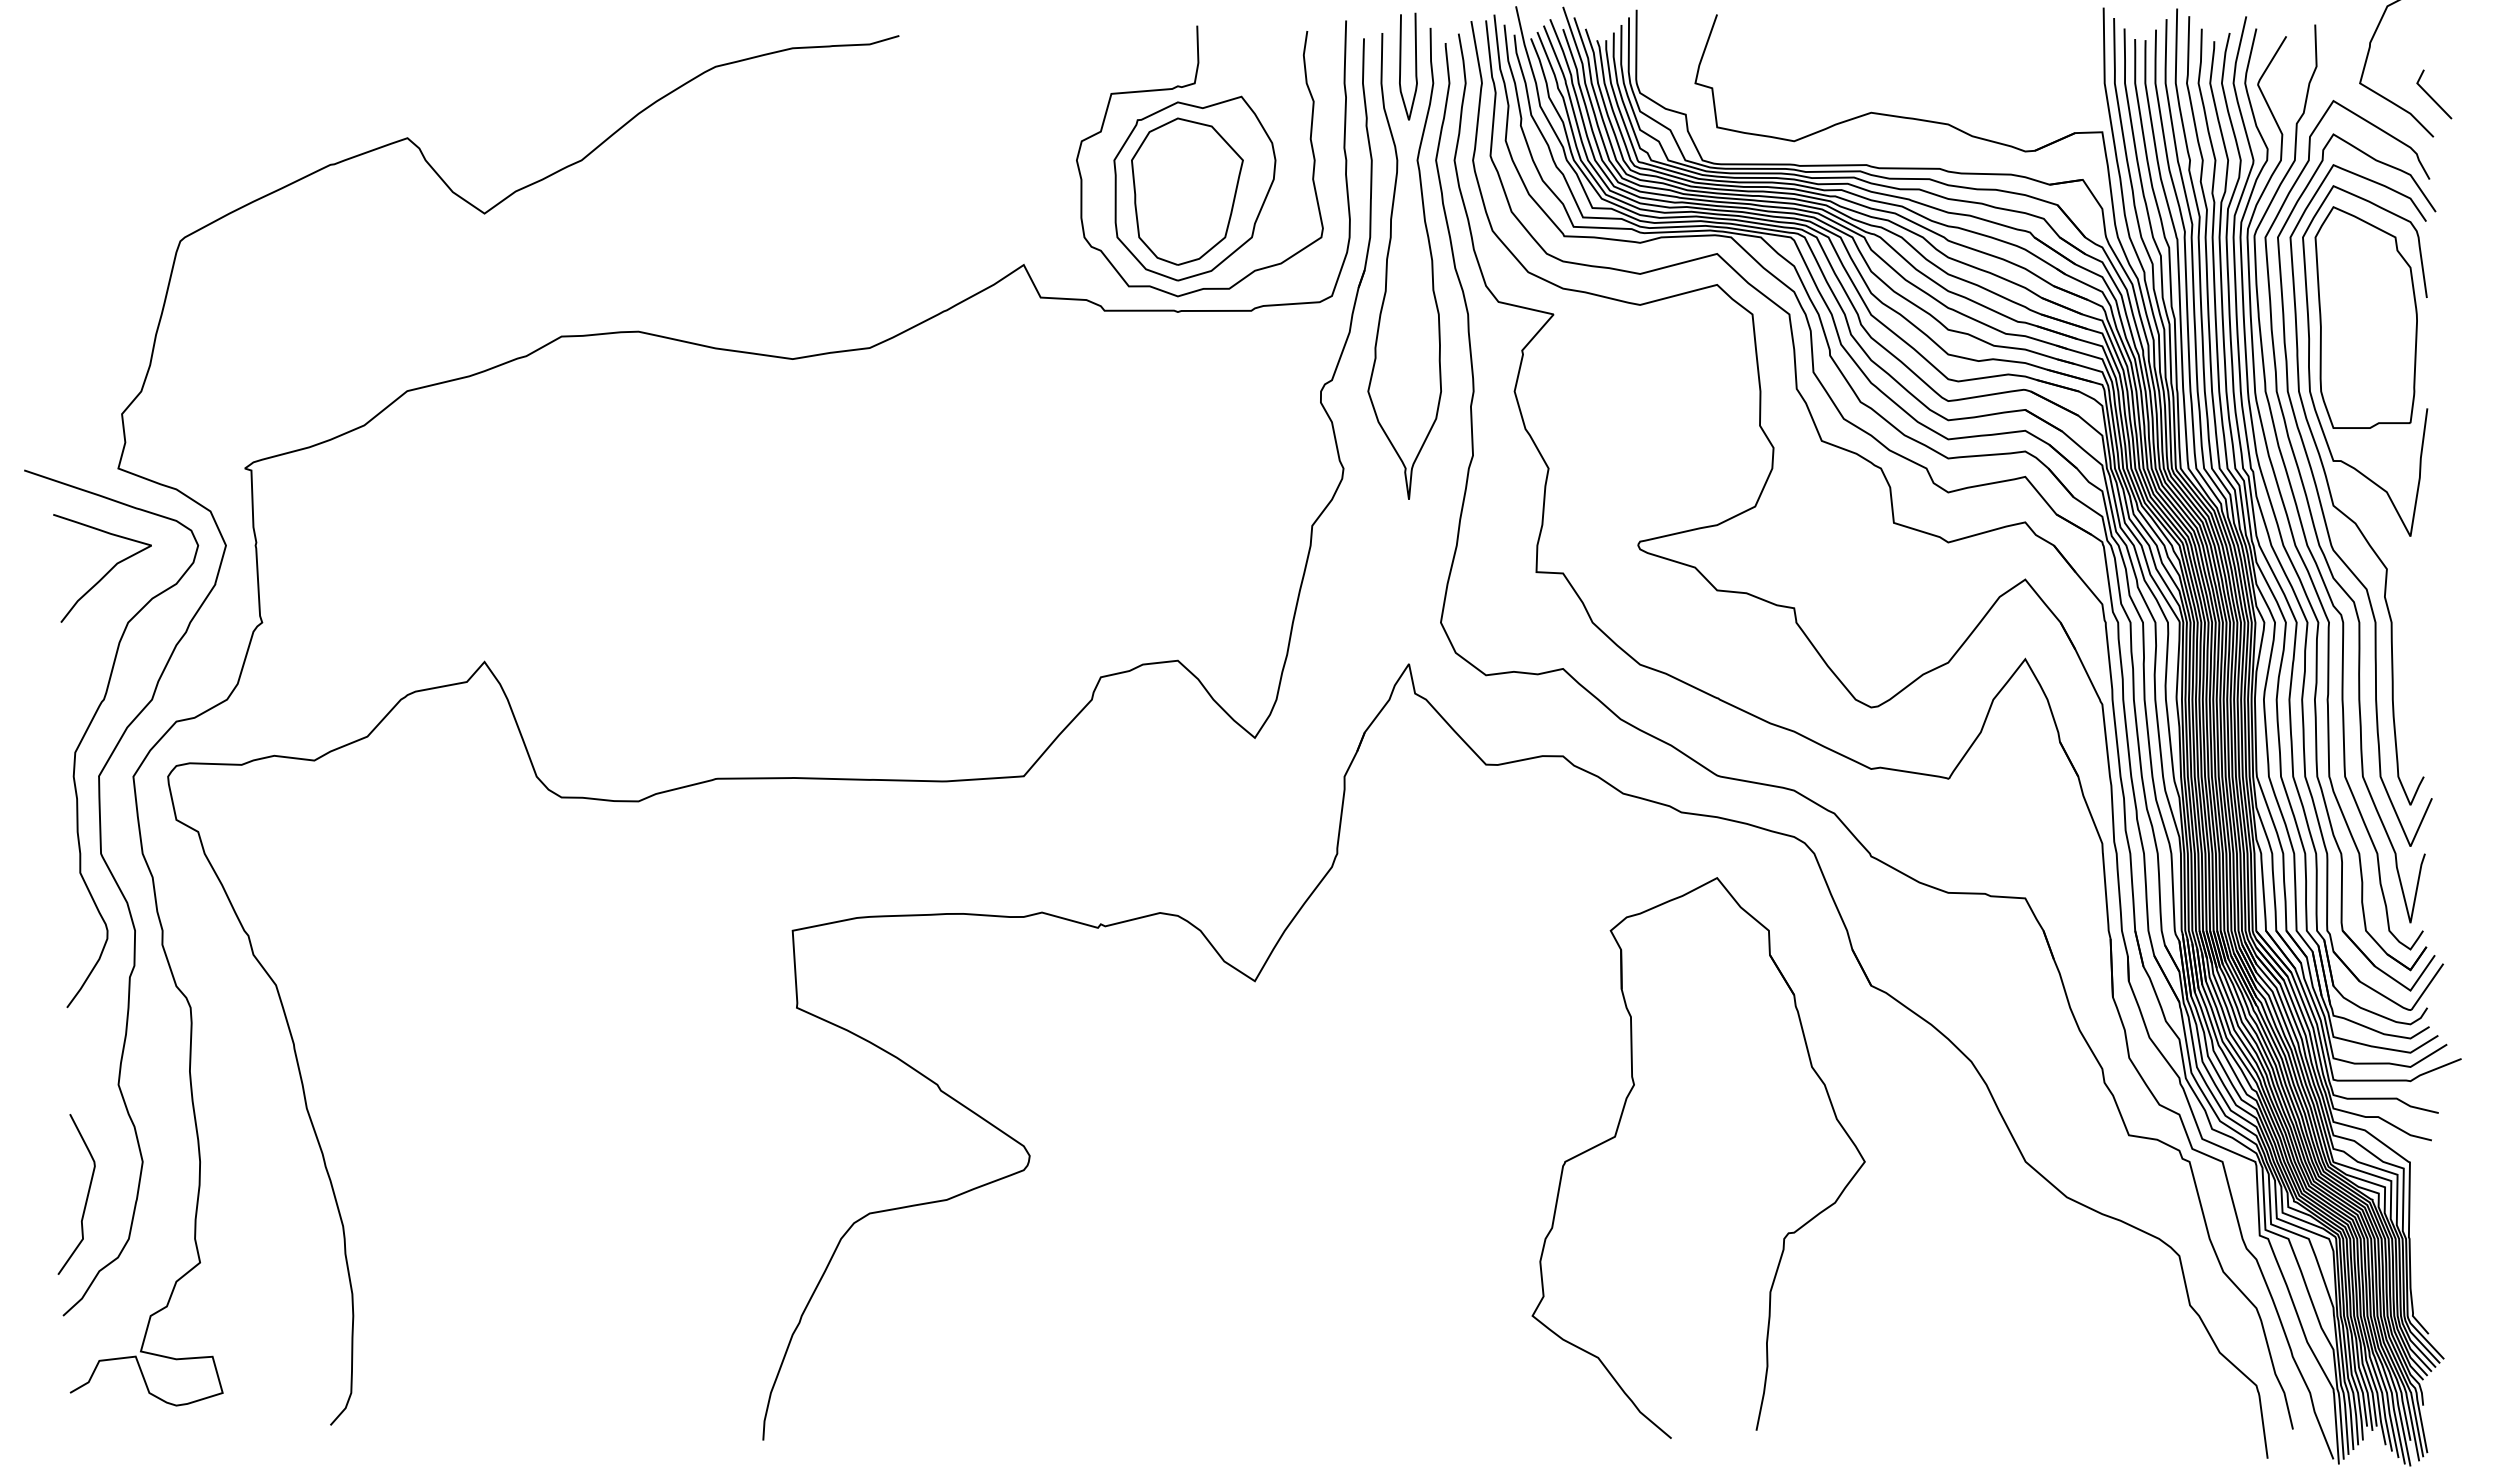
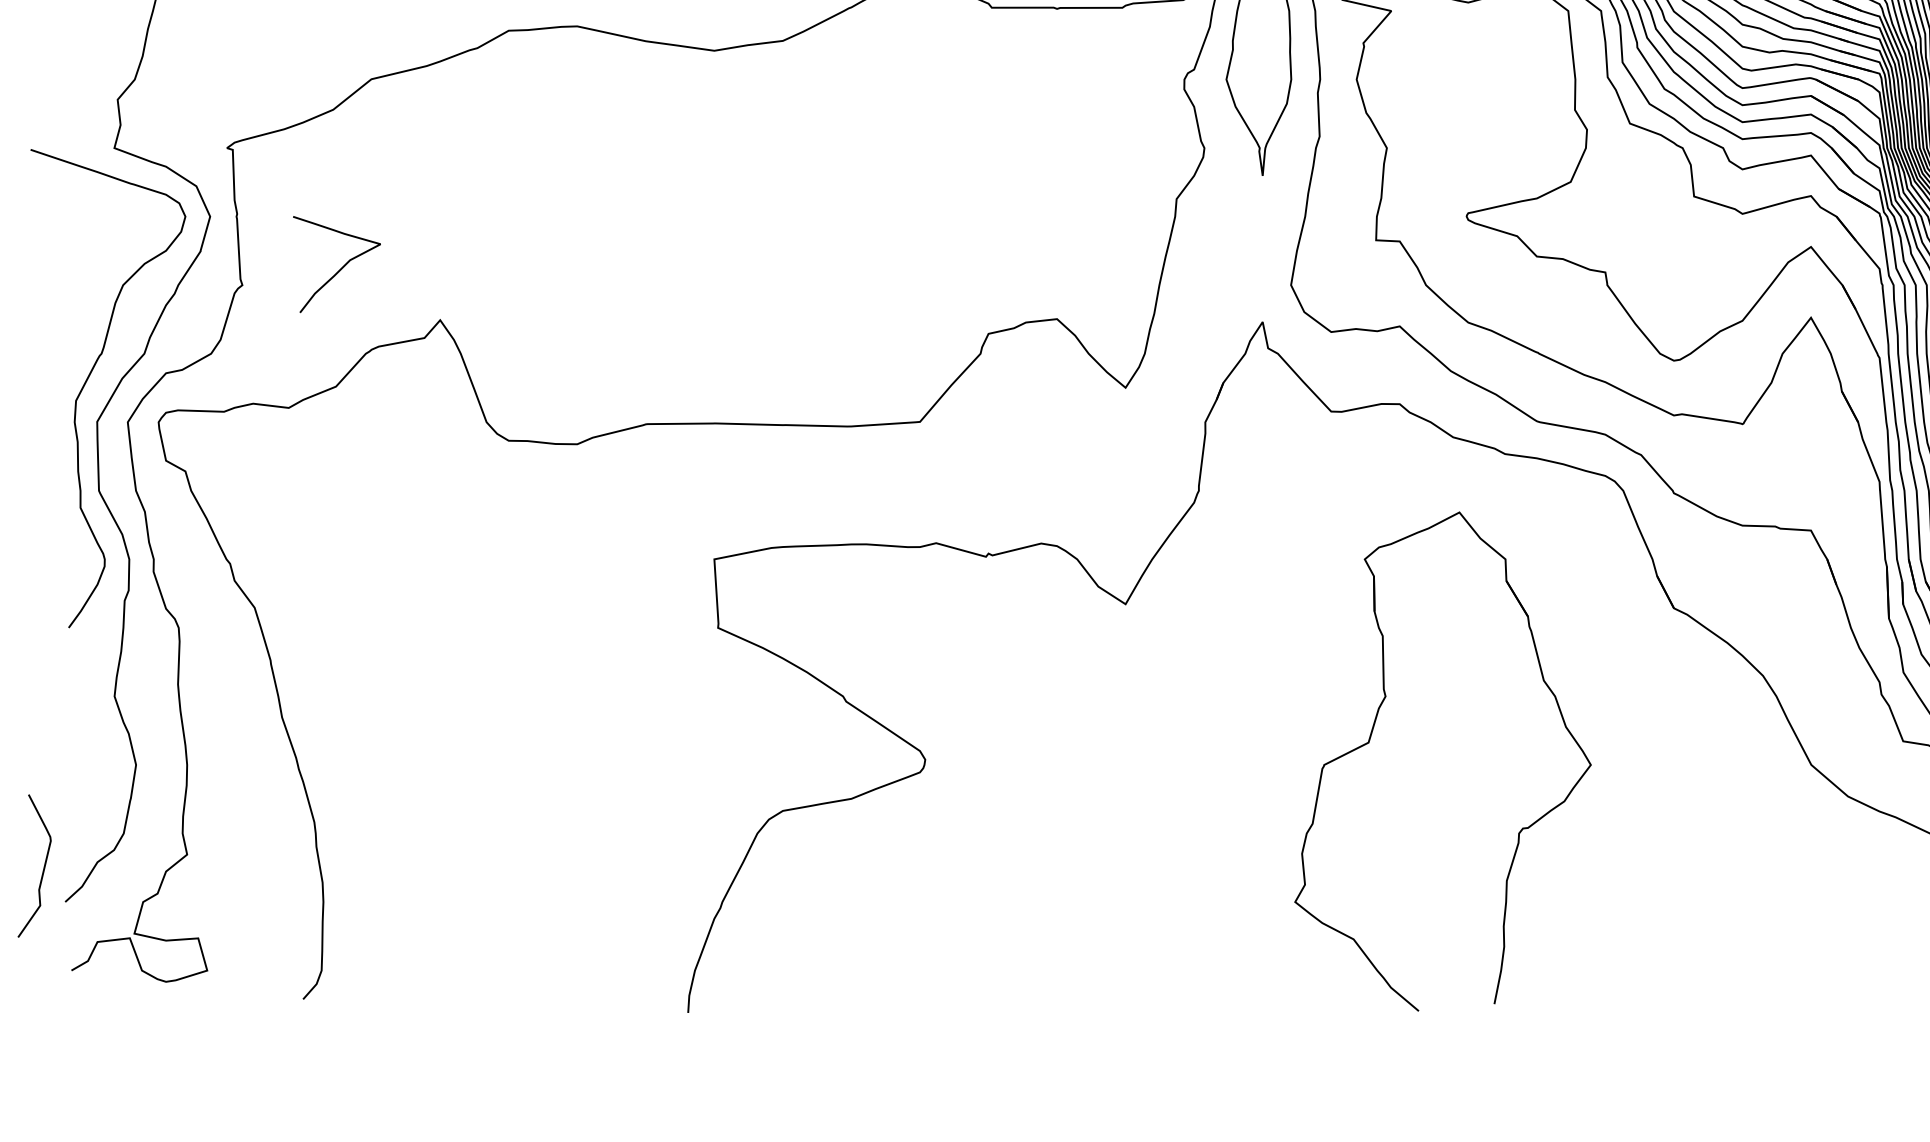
curve: (106, 572) -> (340, 268), moved
part: (1616, 1136) -> (1369, 742), moved
curve: (86, 1196) -> (43, 867), moved

